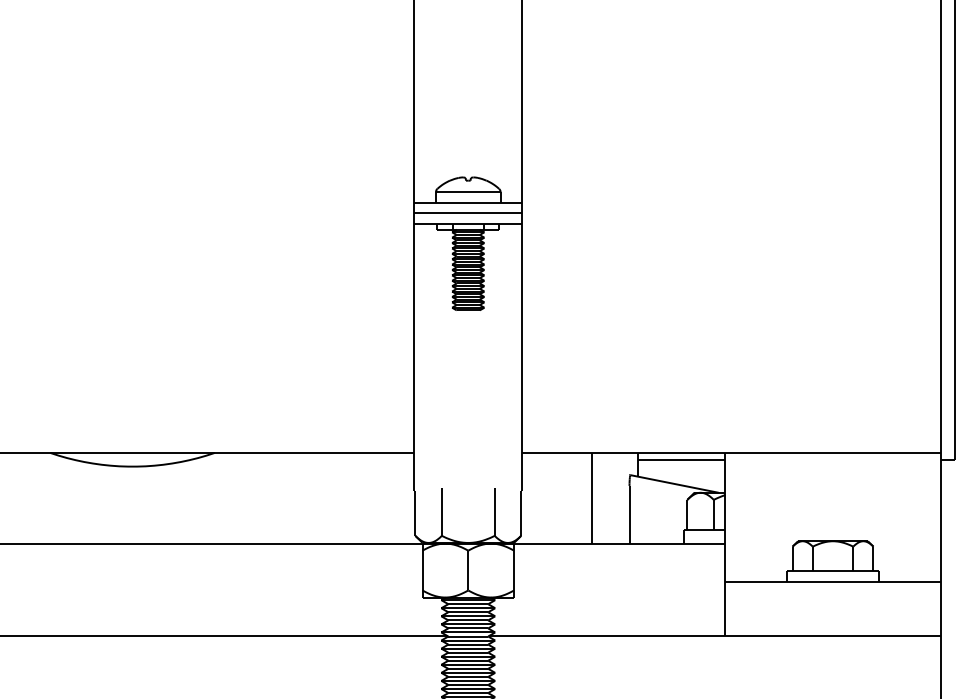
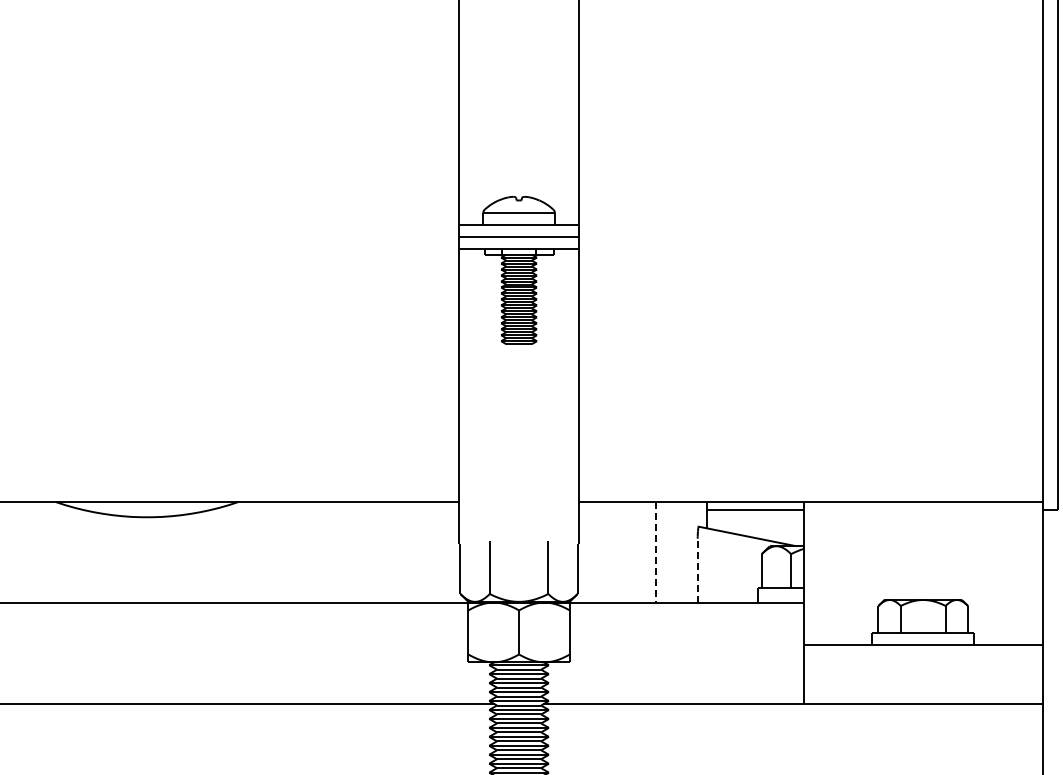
line: (592, 499) -> (656, 553), solid -> dashed
line: (629, 514) -> (697, 570), solid -> dashed

